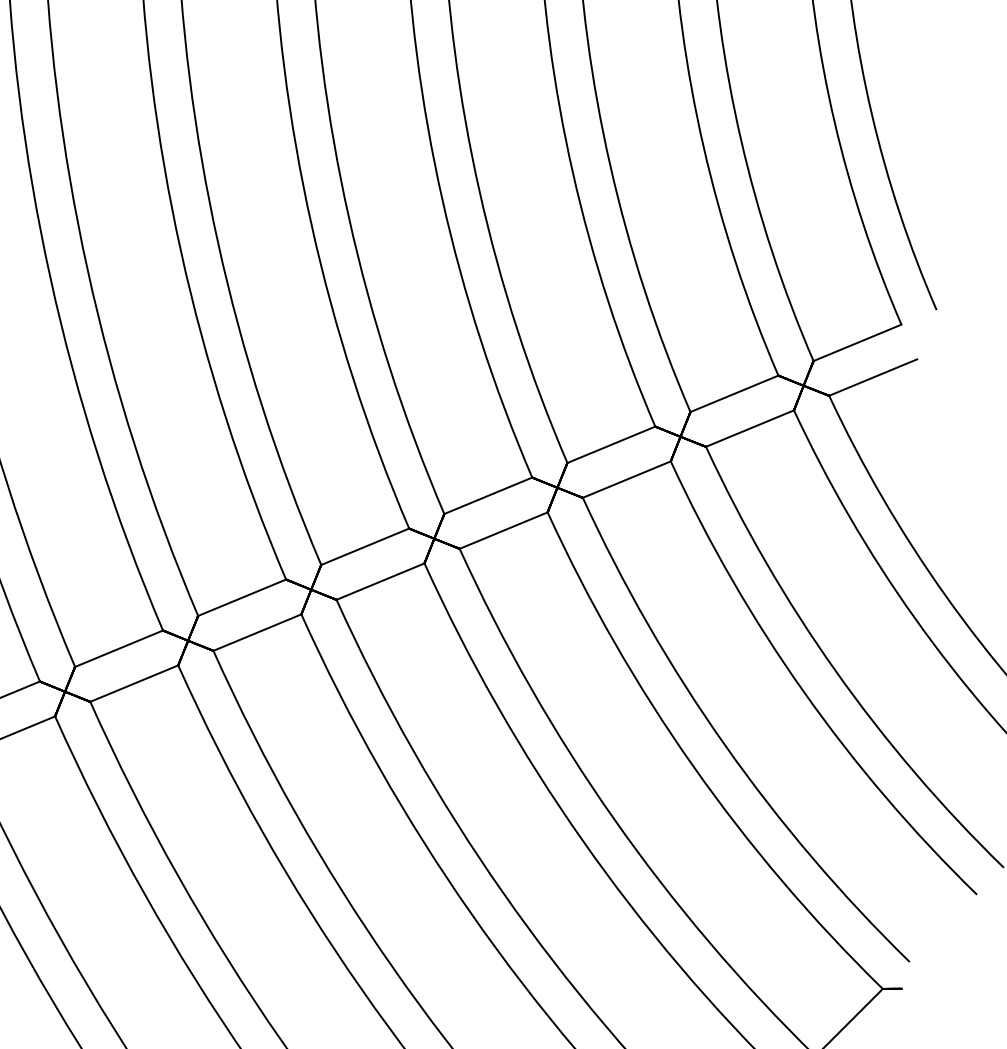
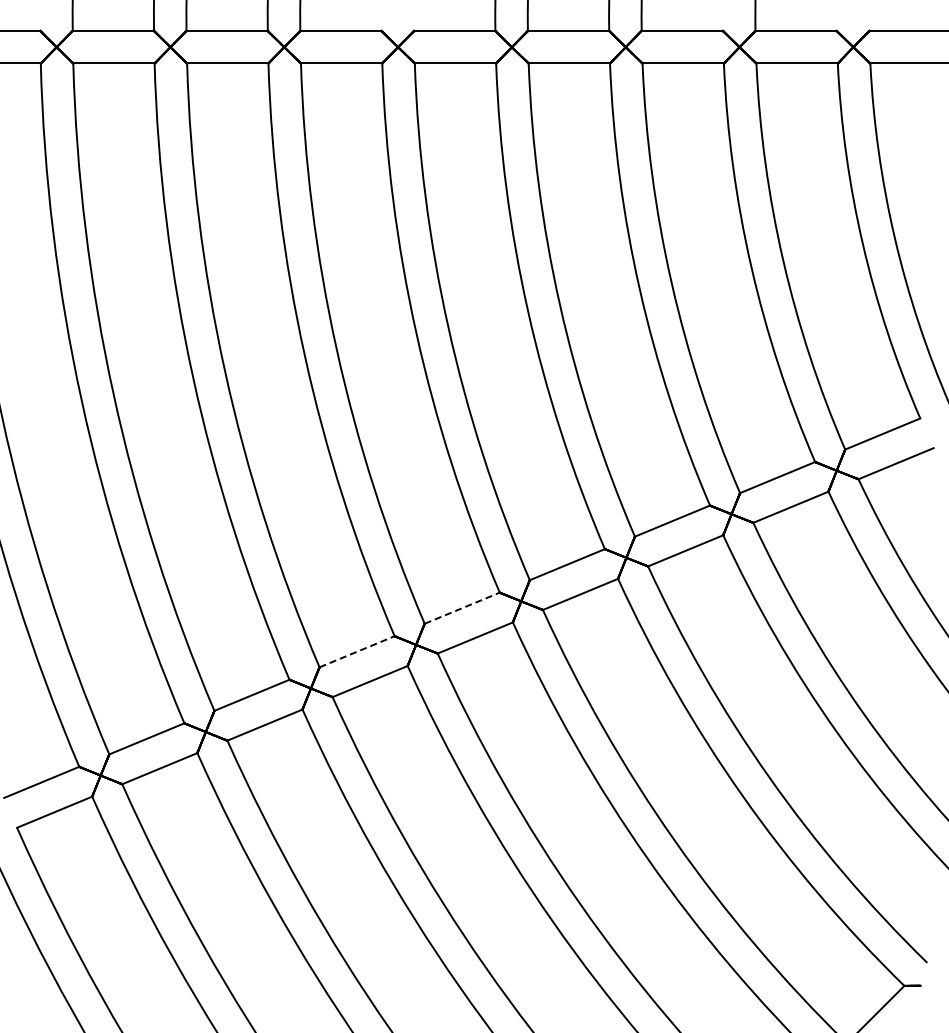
line: (365, 547) -> (462, 608), solid -> dashed
line: (242, 597) -> (357, 651), solid -> dashed

